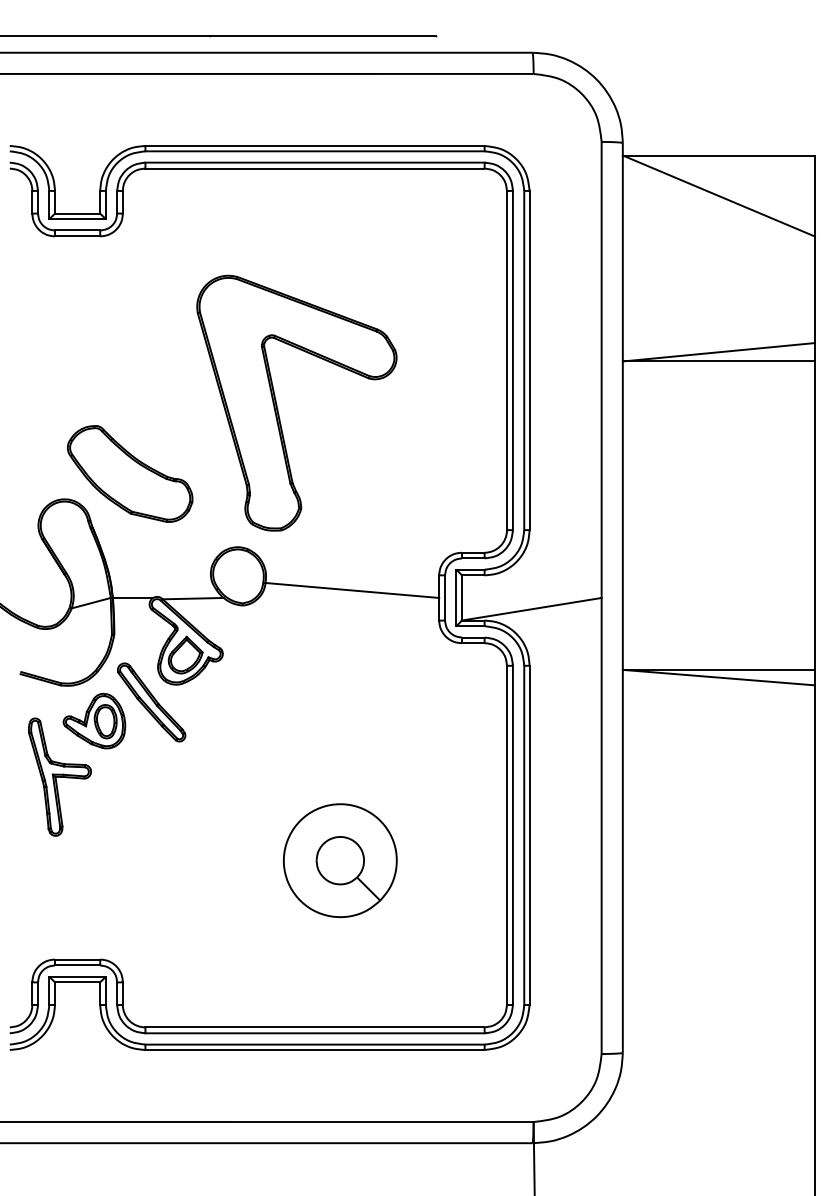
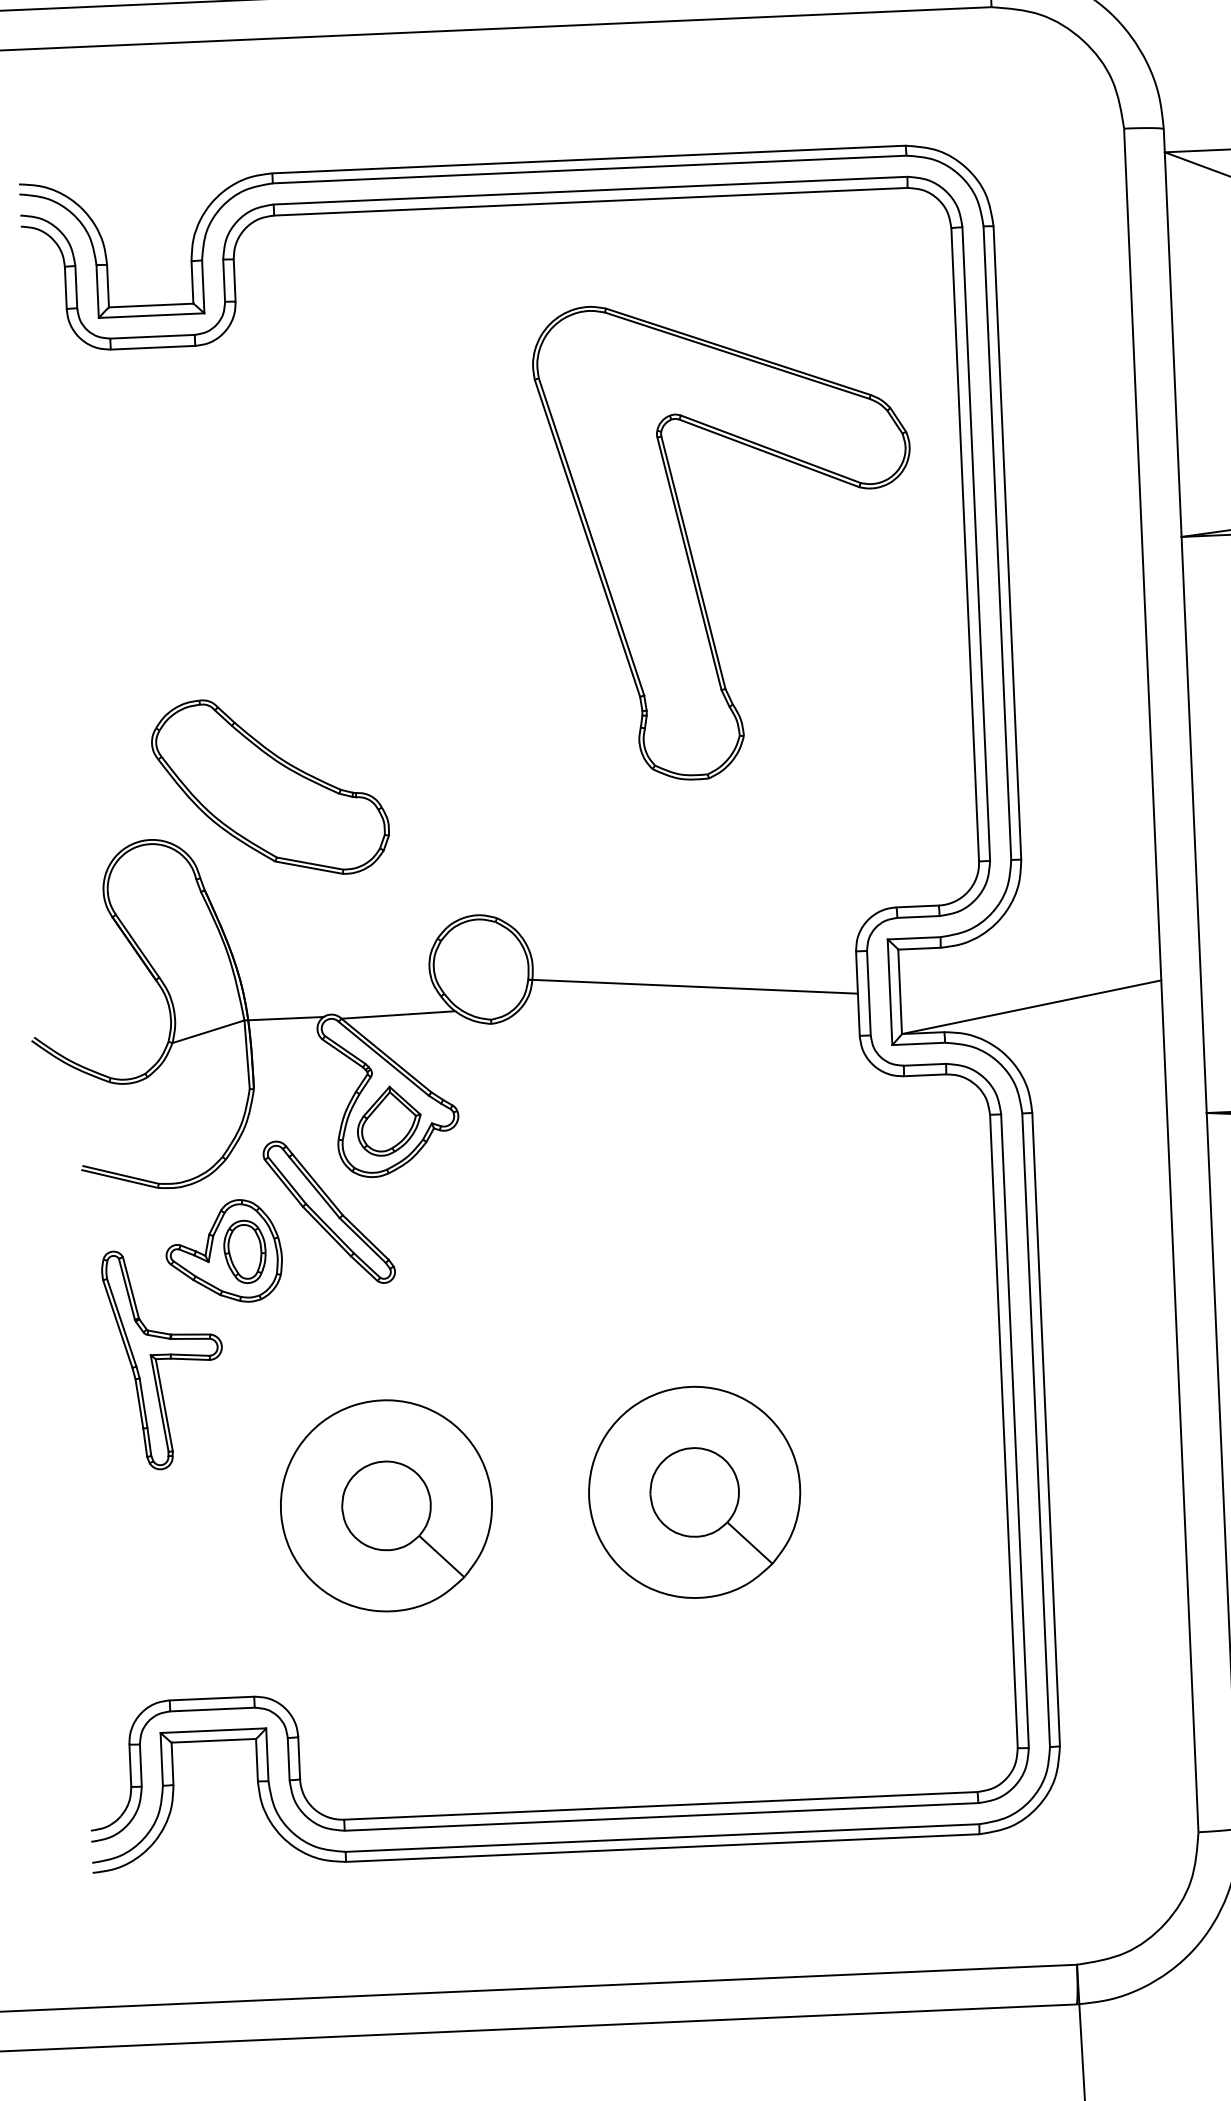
part: (277, 404) -> (690, 543), moved
part: (174, 860) -> (384, 1505), added

